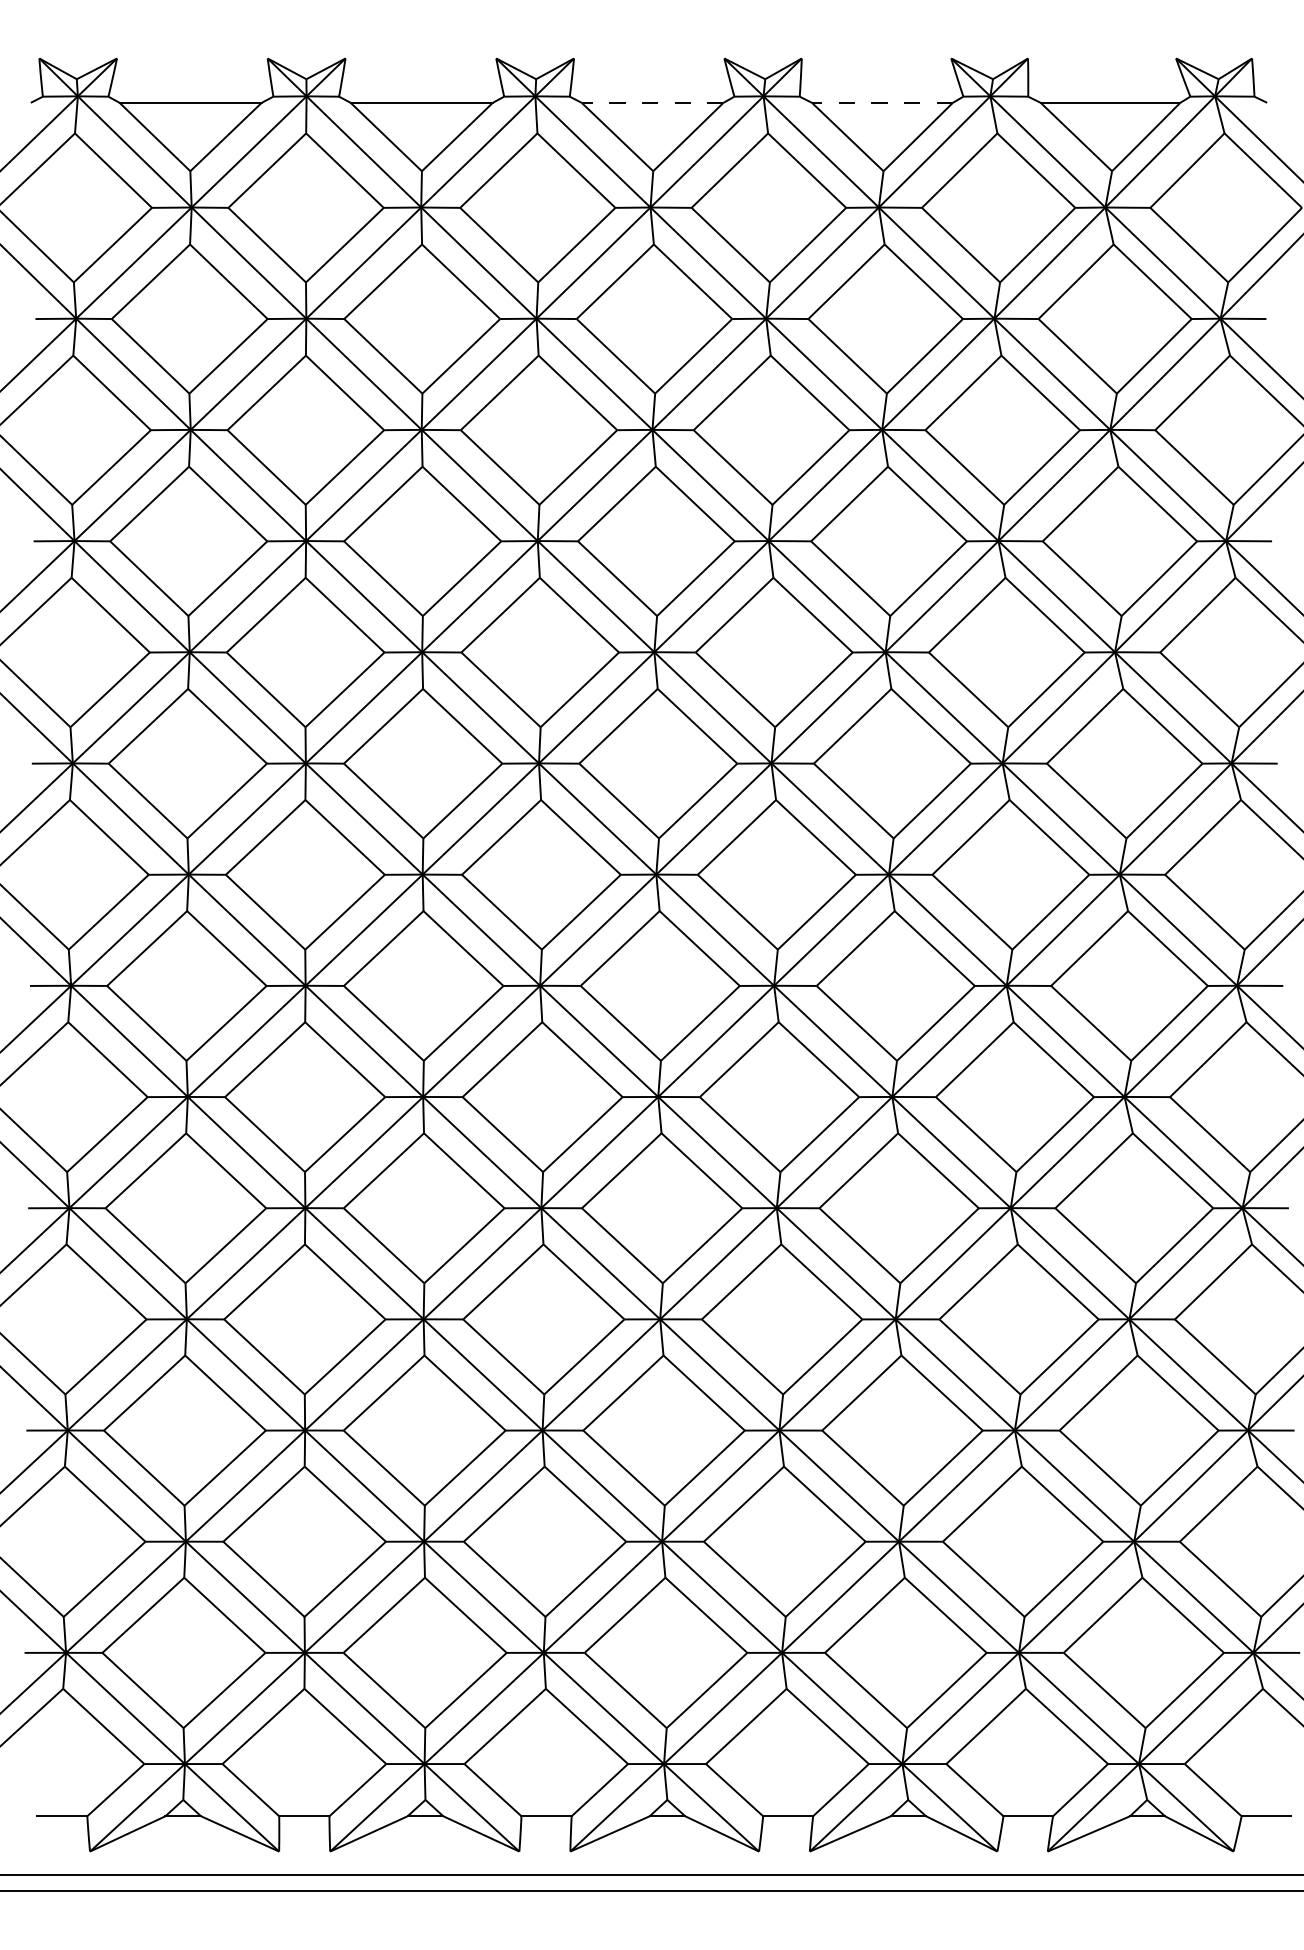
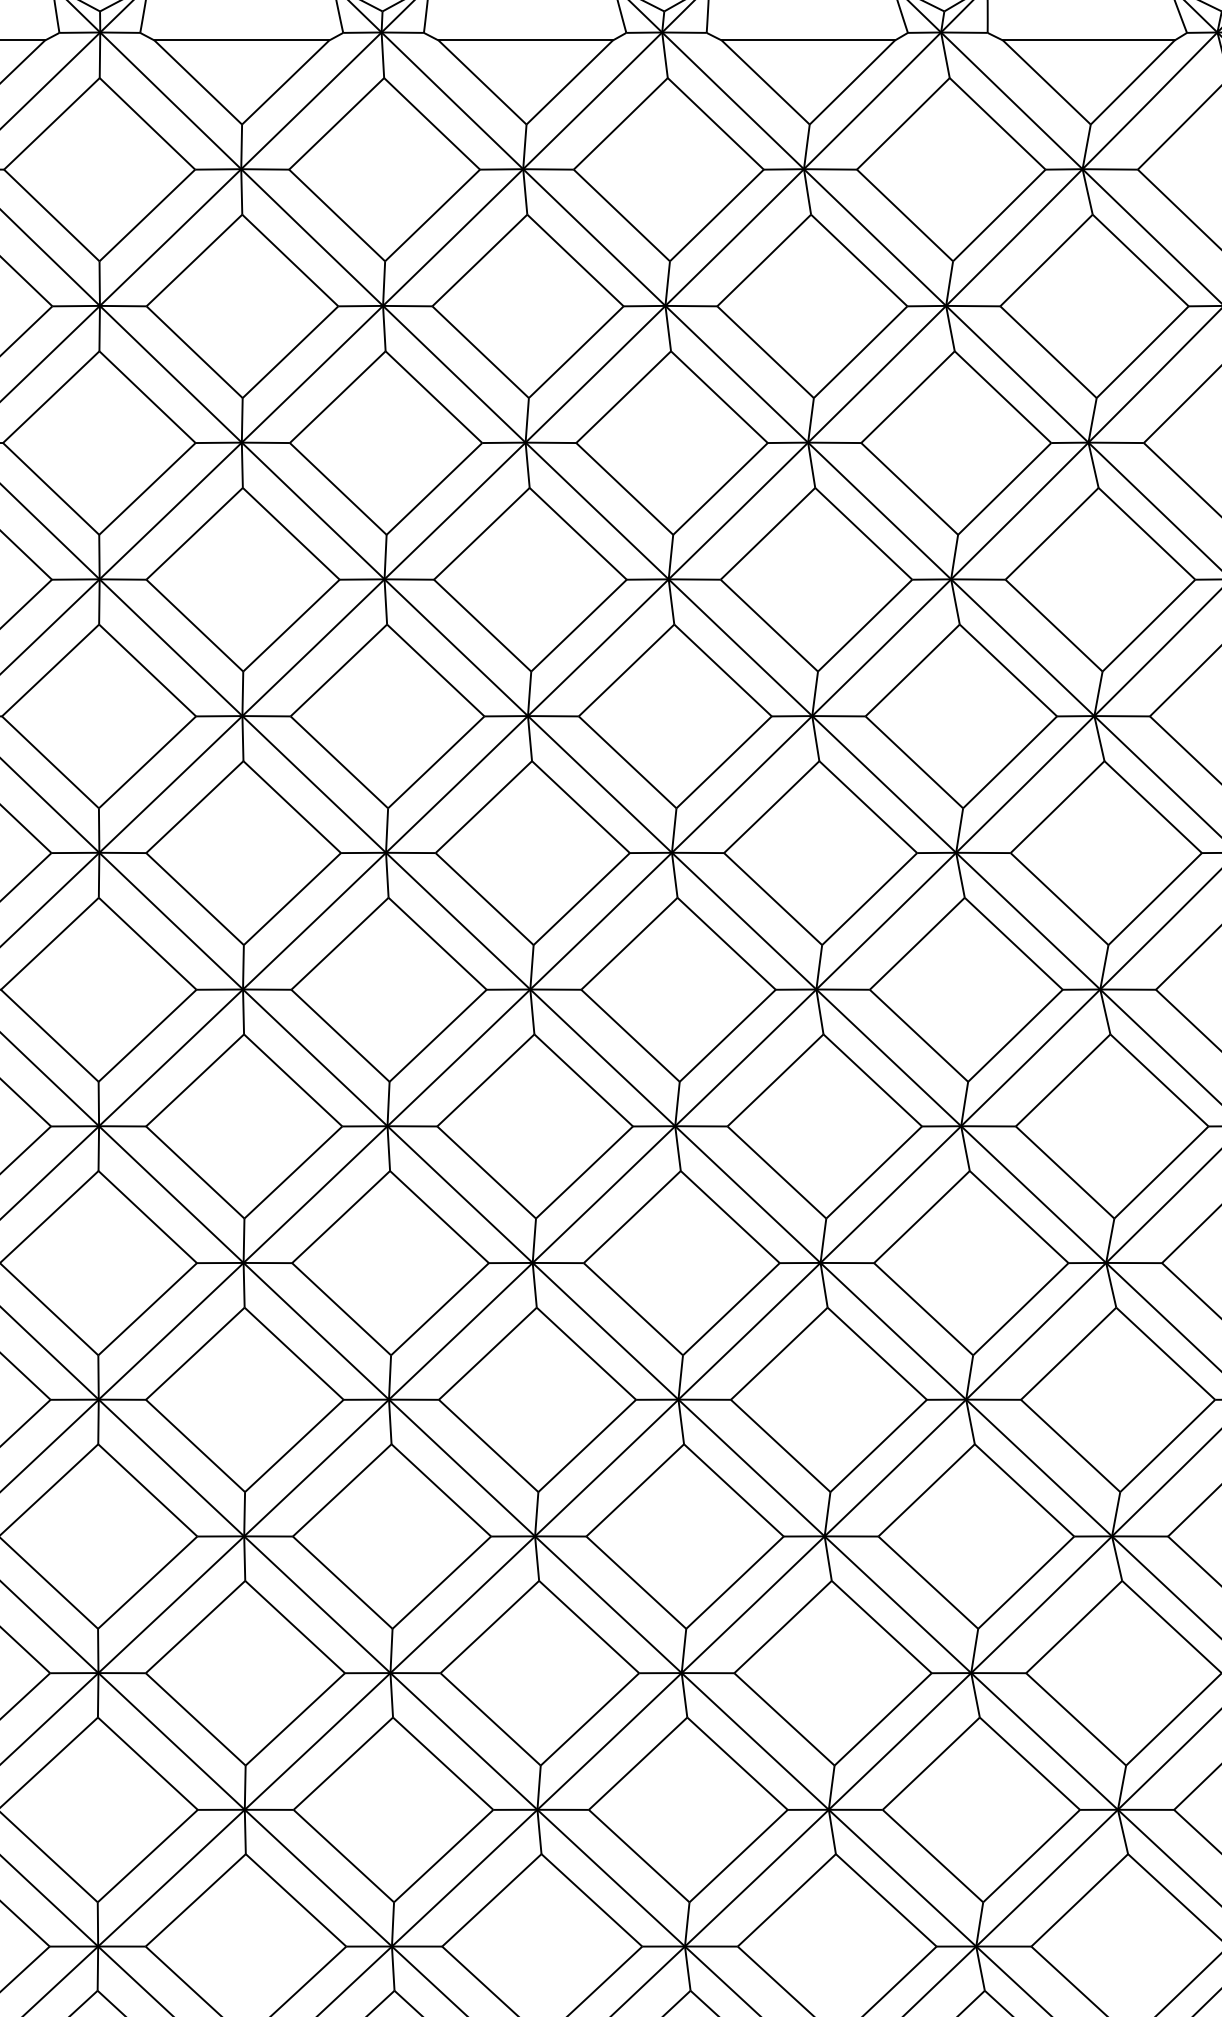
line: (652, 102) -> (525, 40), dashed -> solid
line: (881, 102) -> (807, 40), dashed -> solid

